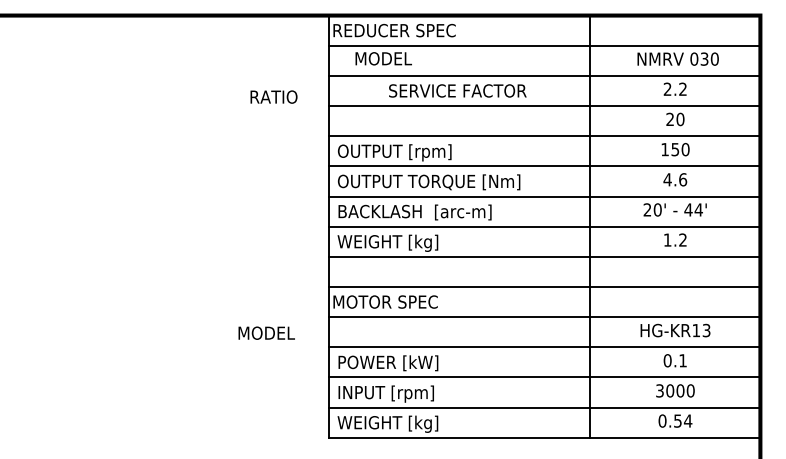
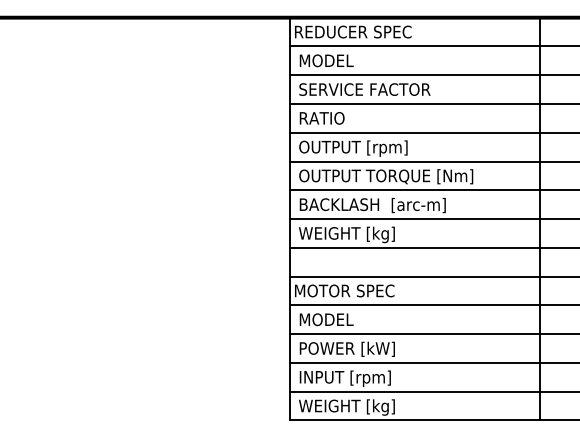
text: (383, 58) -> (326, 60), moved
text: (457, 90) -> (364, 89), moved
text: (273, 96) -> (321, 117), moved
text: (266, 332) -> (326, 319), moved

